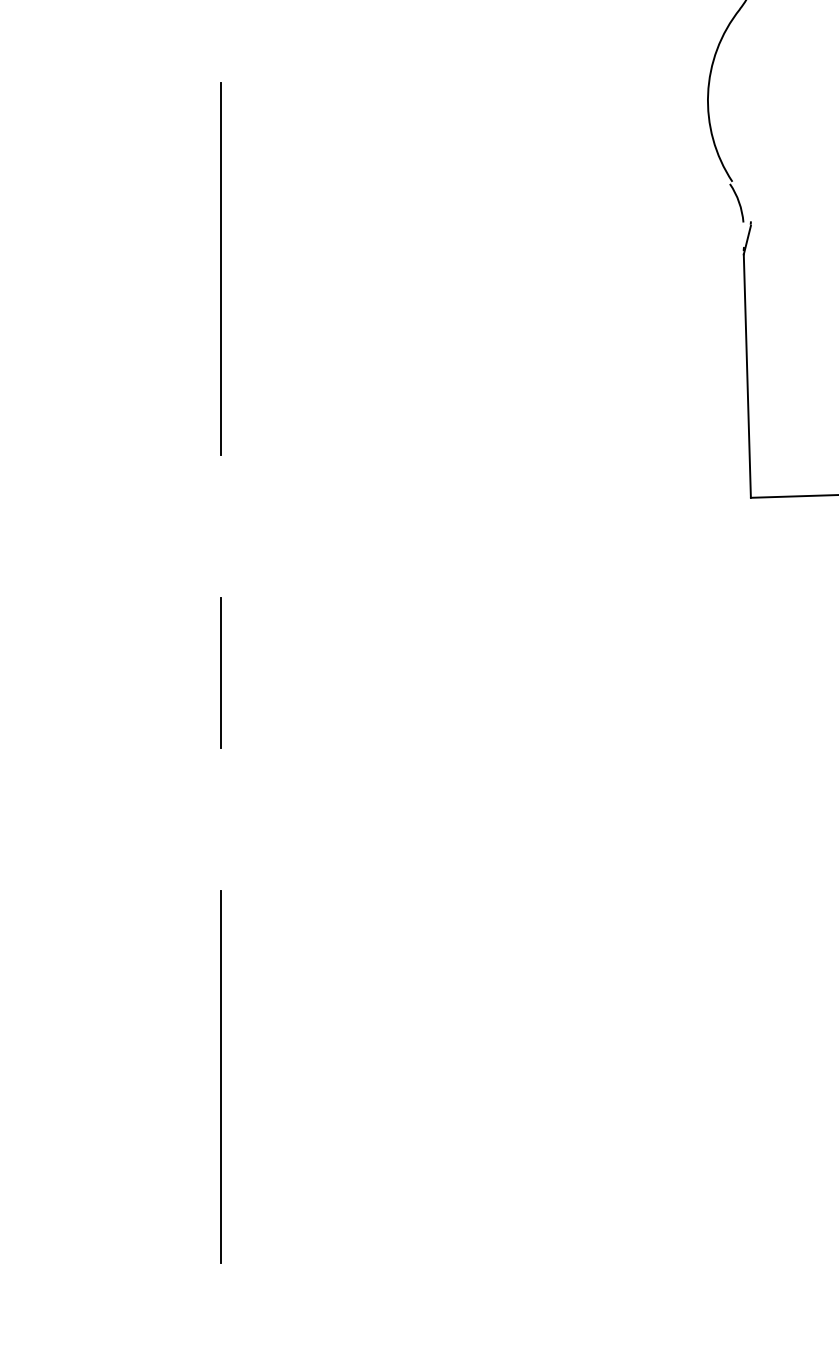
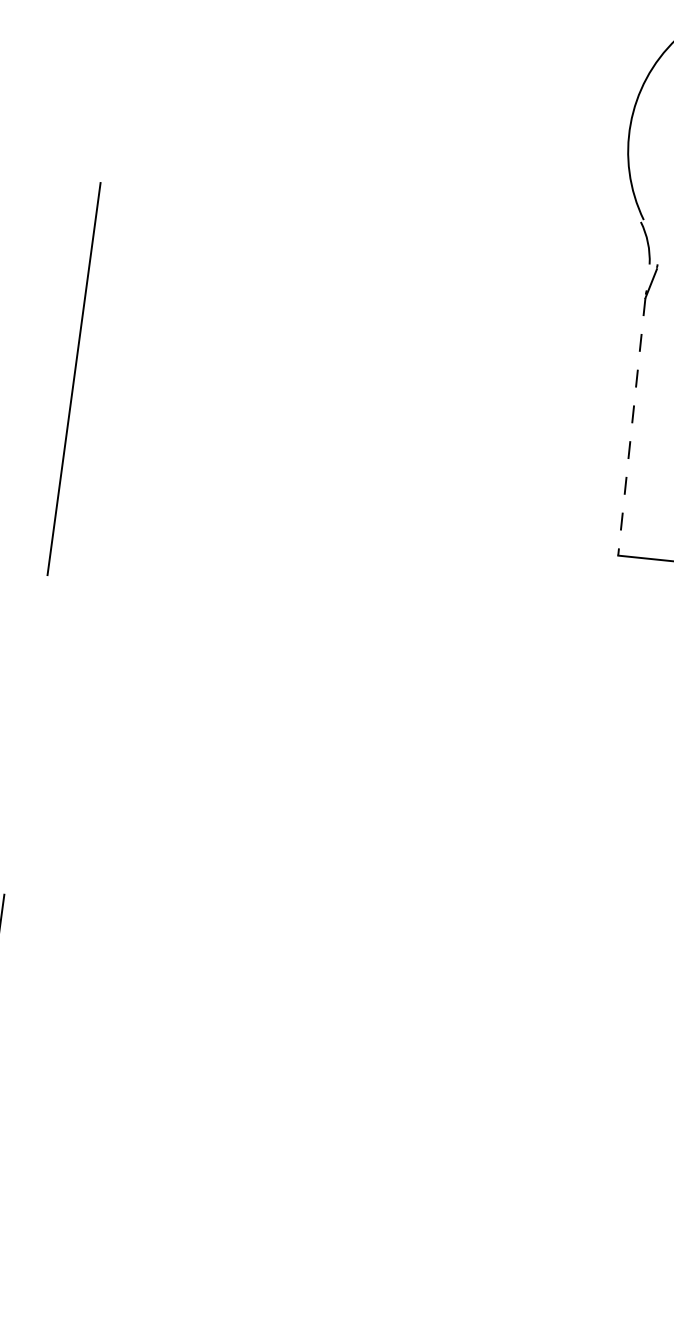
line: (220, 268) -> (73, 378), moved
line: (747, 376) -> (631, 427), solid -> dashed
line: (221, 672) -> (35, 664), removed

